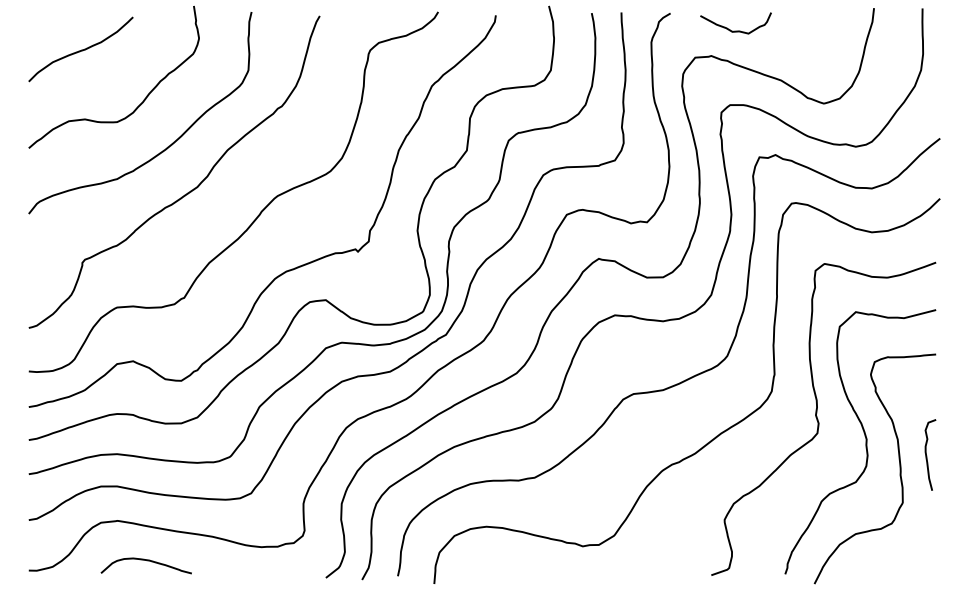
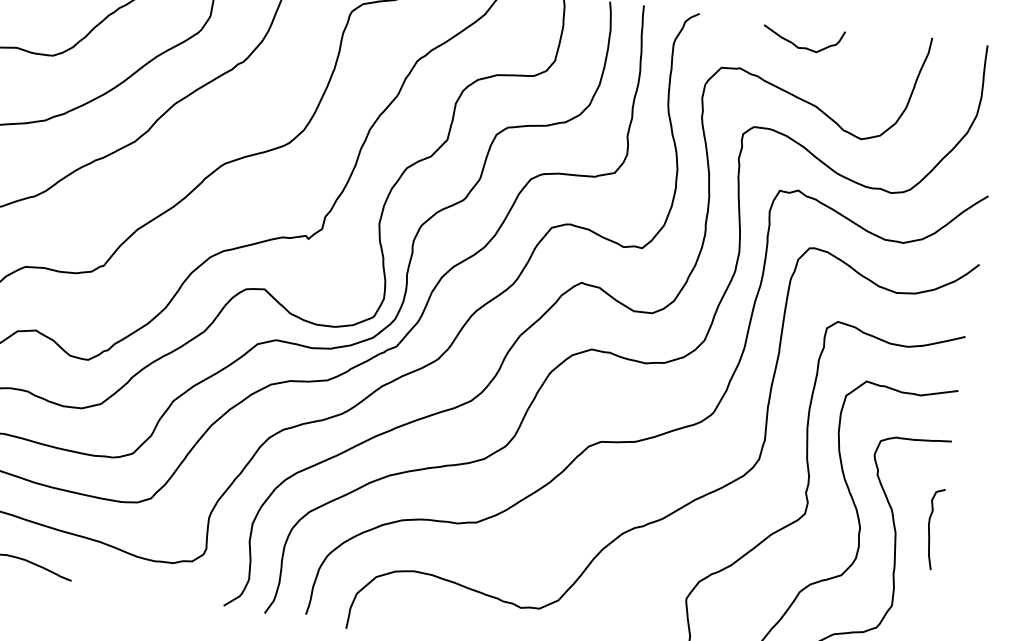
curve: (735, 30) -> (802, 46), moved
curve: (927, 455) -> (930, 529), moved

